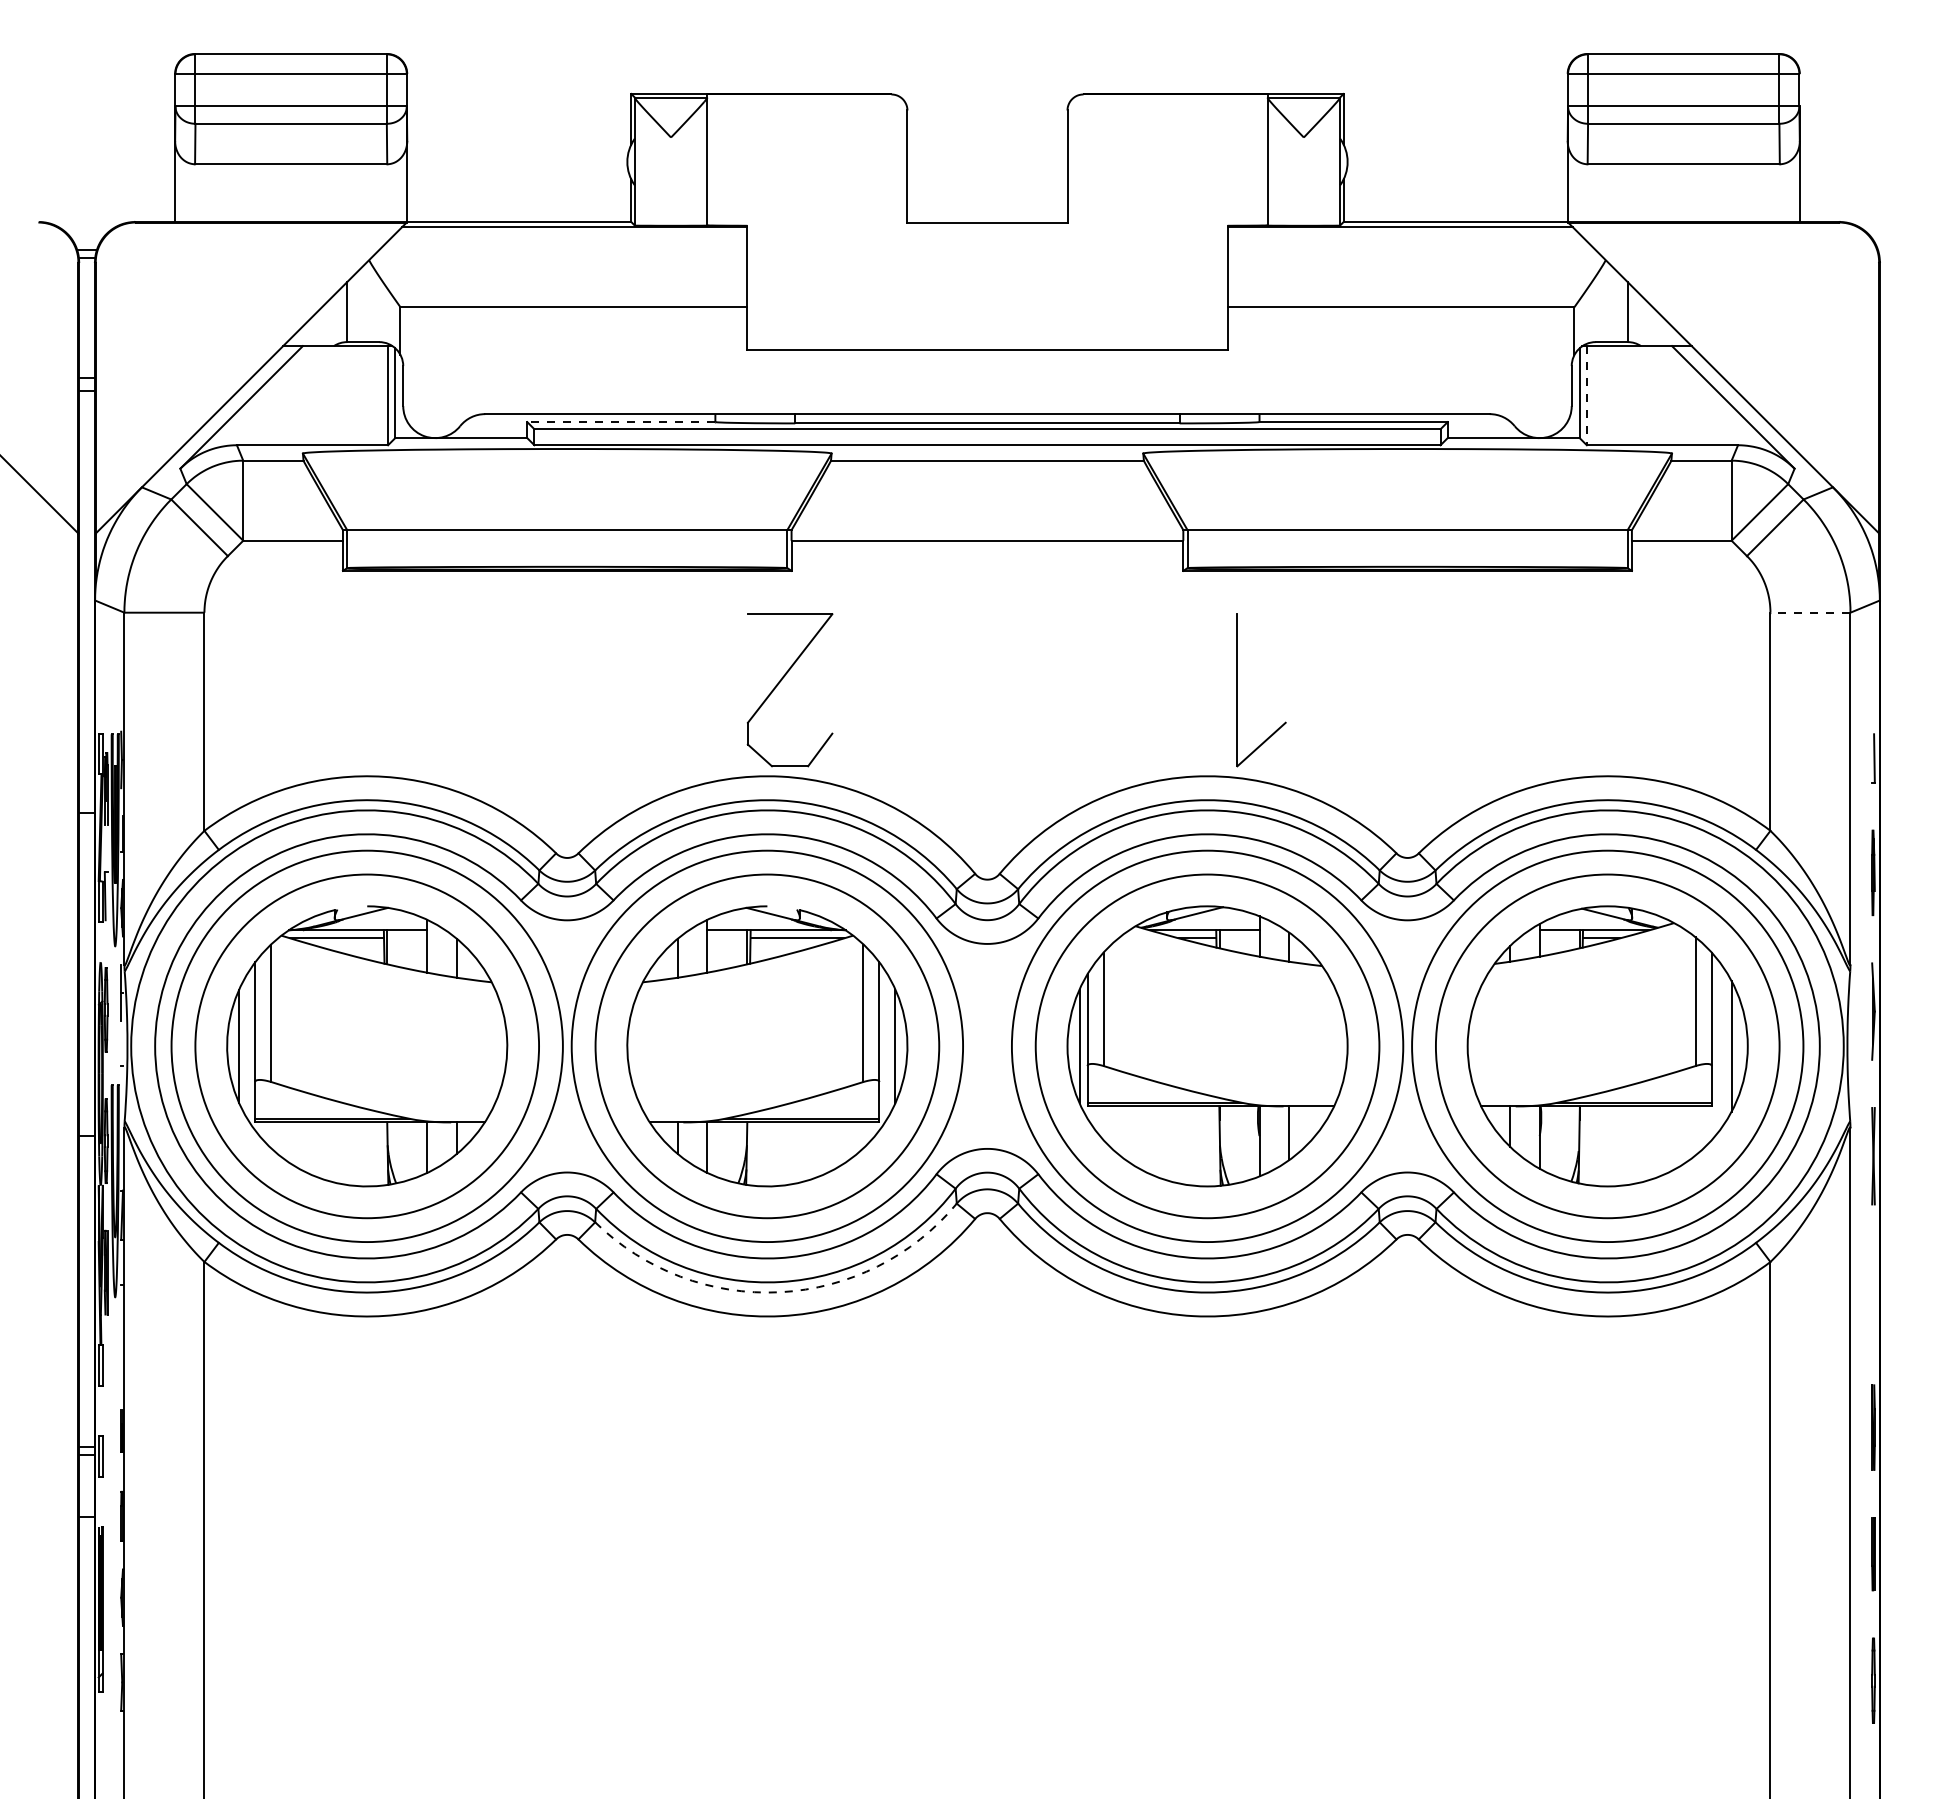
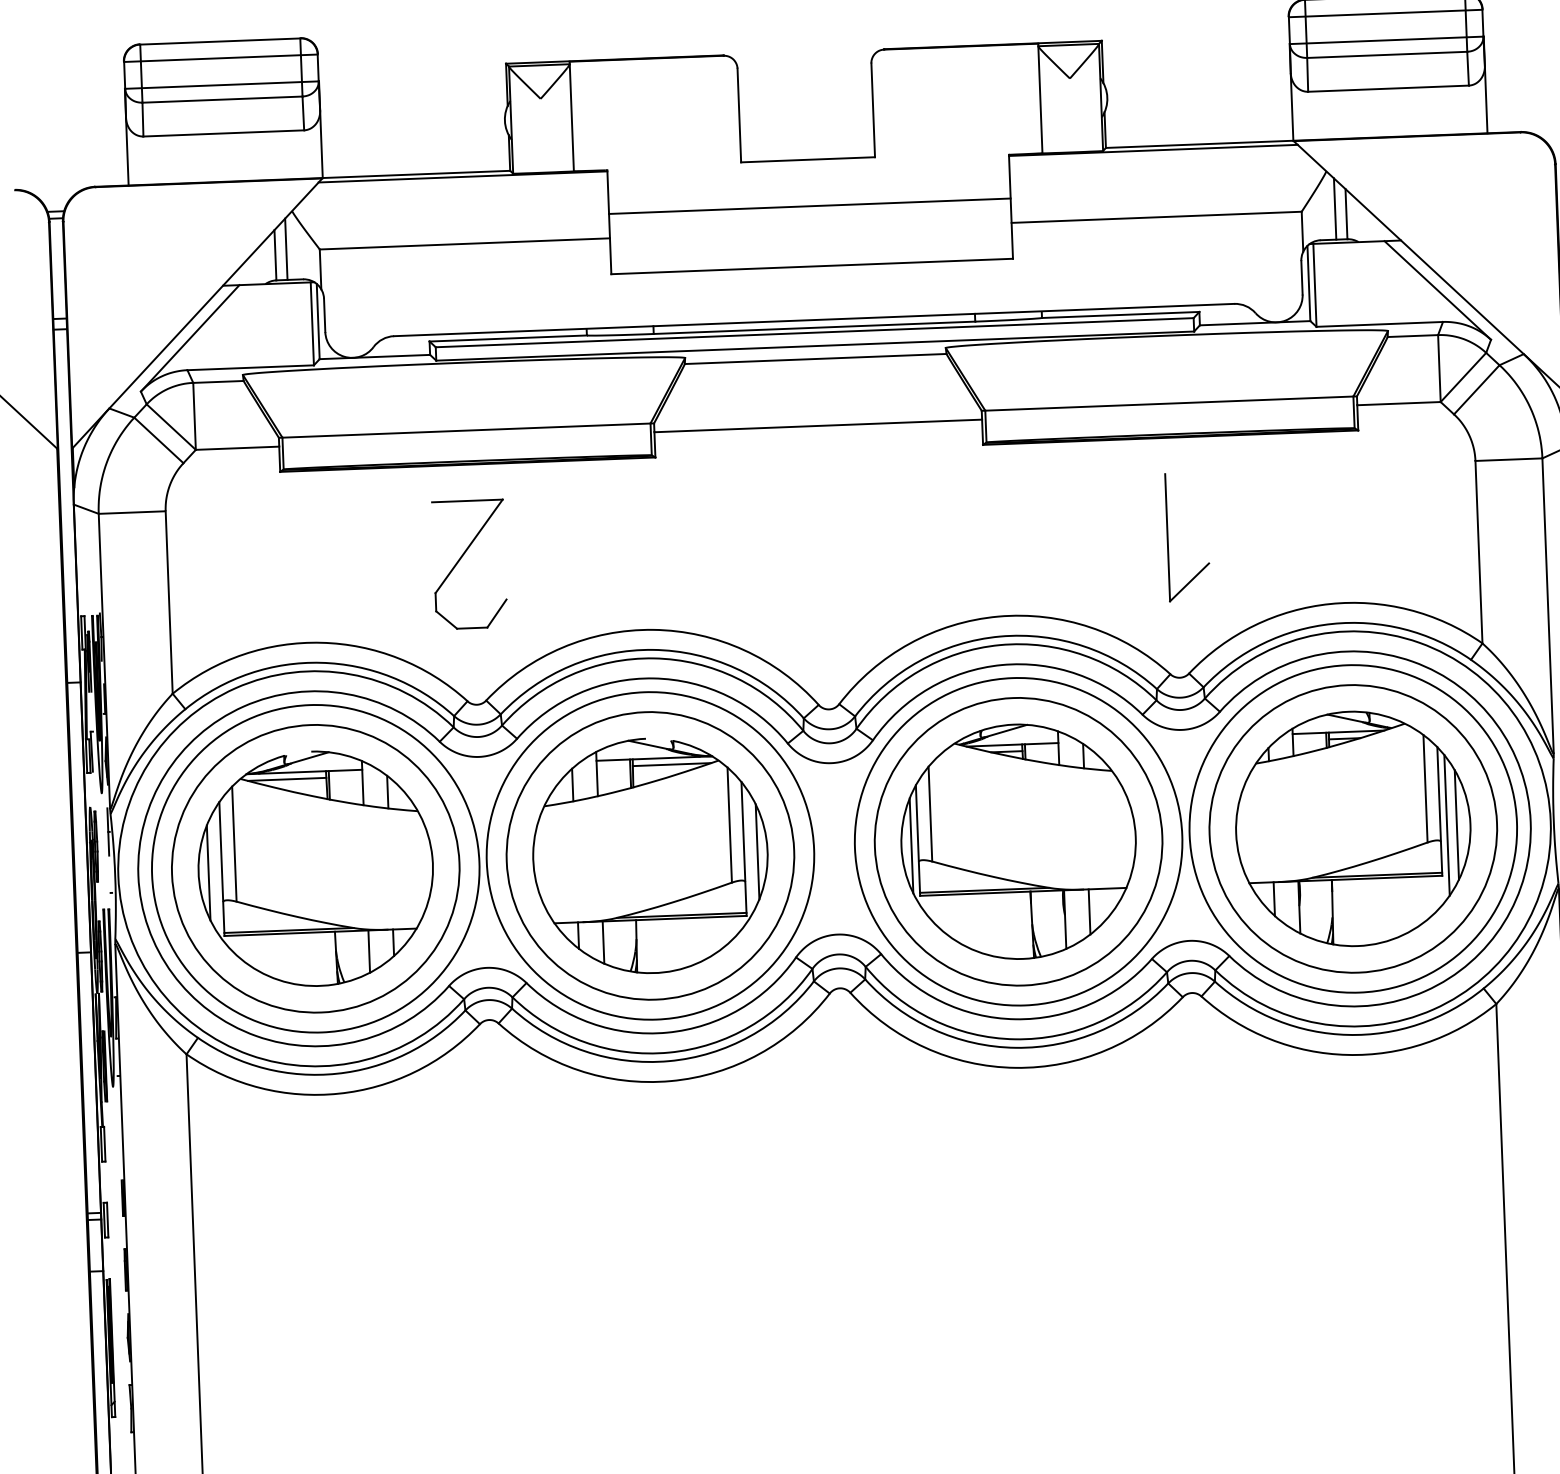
line: (987, 278) -> (809, 206), added
line: (360, 305) -> (286, 249), added
line: (1614, 305) -> (1335, 209), added
line: (1586, 395) -> (1314, 285), dashed -> solid
line: (620, 422) -> (507, 338), dashed -> solid
line: (1809, 612) -> (1508, 459), dashed -> solid
part: (781, 681) -> (462, 557), moved
part: (1237, 690) -> (1167, 537), moved
line: (1719, 1046) -> (1446, 825), added
arc: (780, 1292) -> (669, 1061), dashed -> solid

